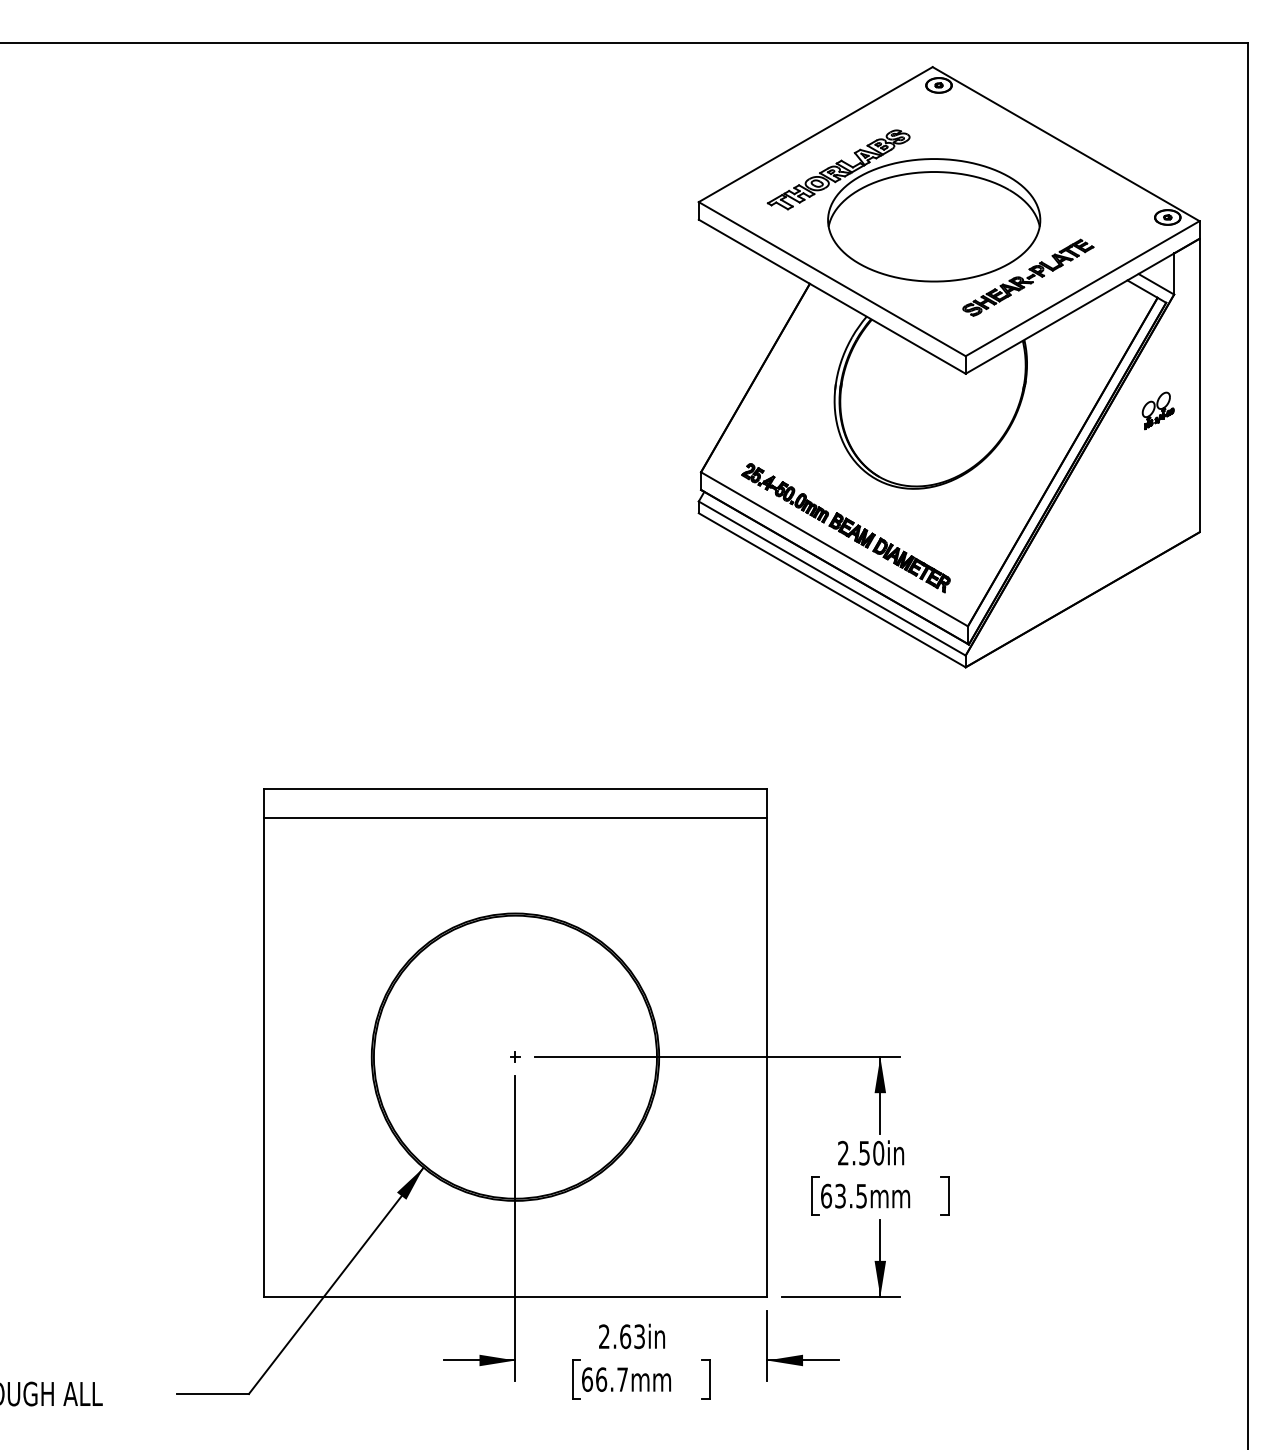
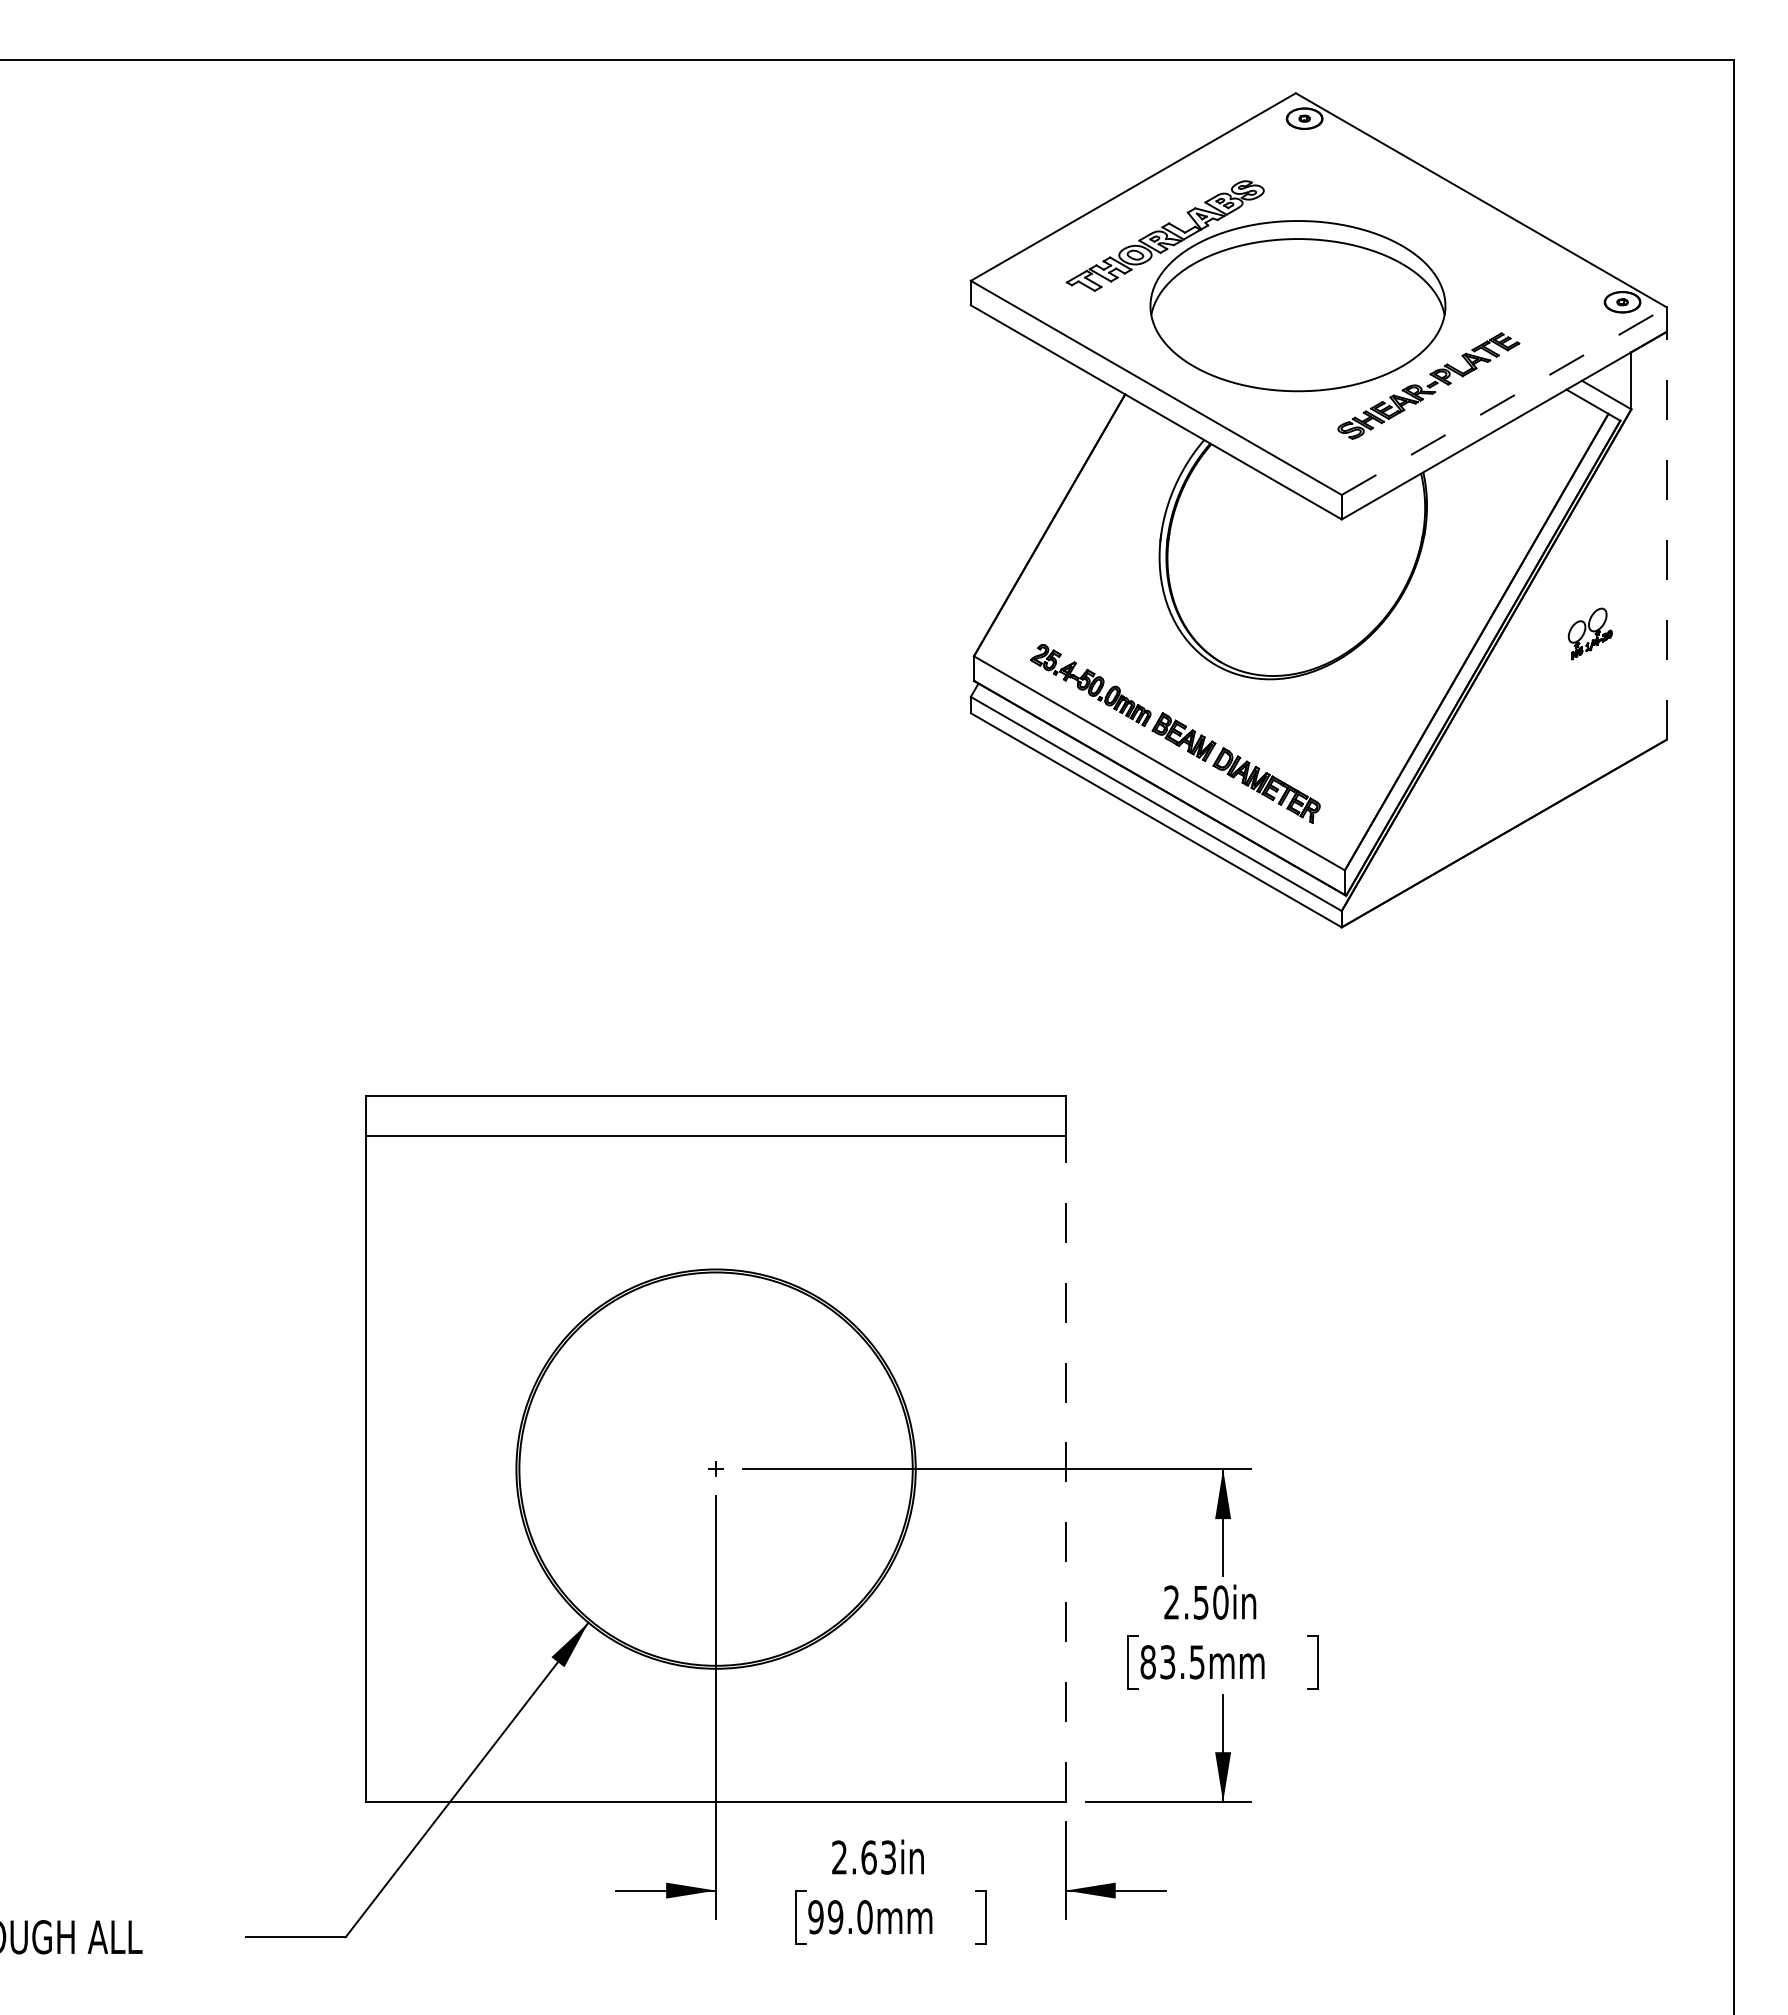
line: (1082, 288) -> (1504, 401), solid -> dashed
line: (1199, 385) -> (1666, 535), solid -> dashed
part: (1157, 410) -> (1589, 633), moved
line: (766, 1056) -> (1065, 1468), solid -> dashed
text: (826, 1196) -> (1148, 1662), 63.5mm -> 83.5mm
text: (605, 1379) -> (840, 1917), 66.7mm -> 99.0mm

